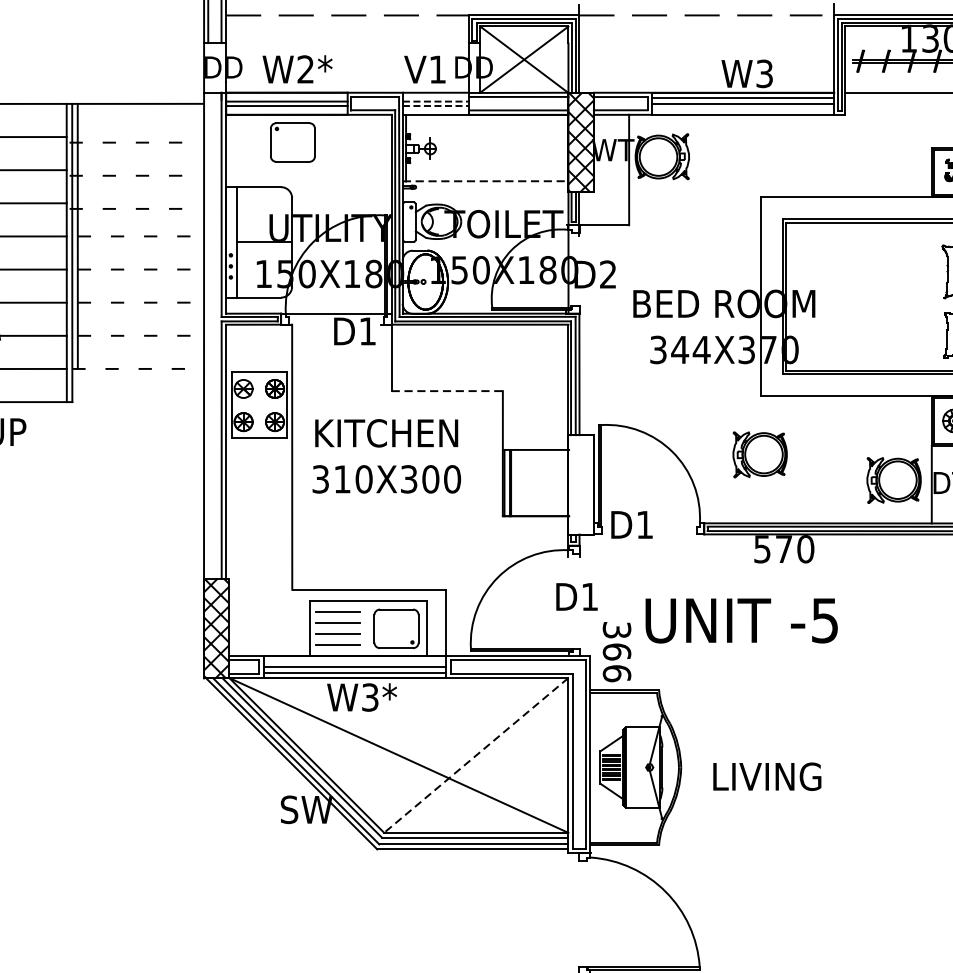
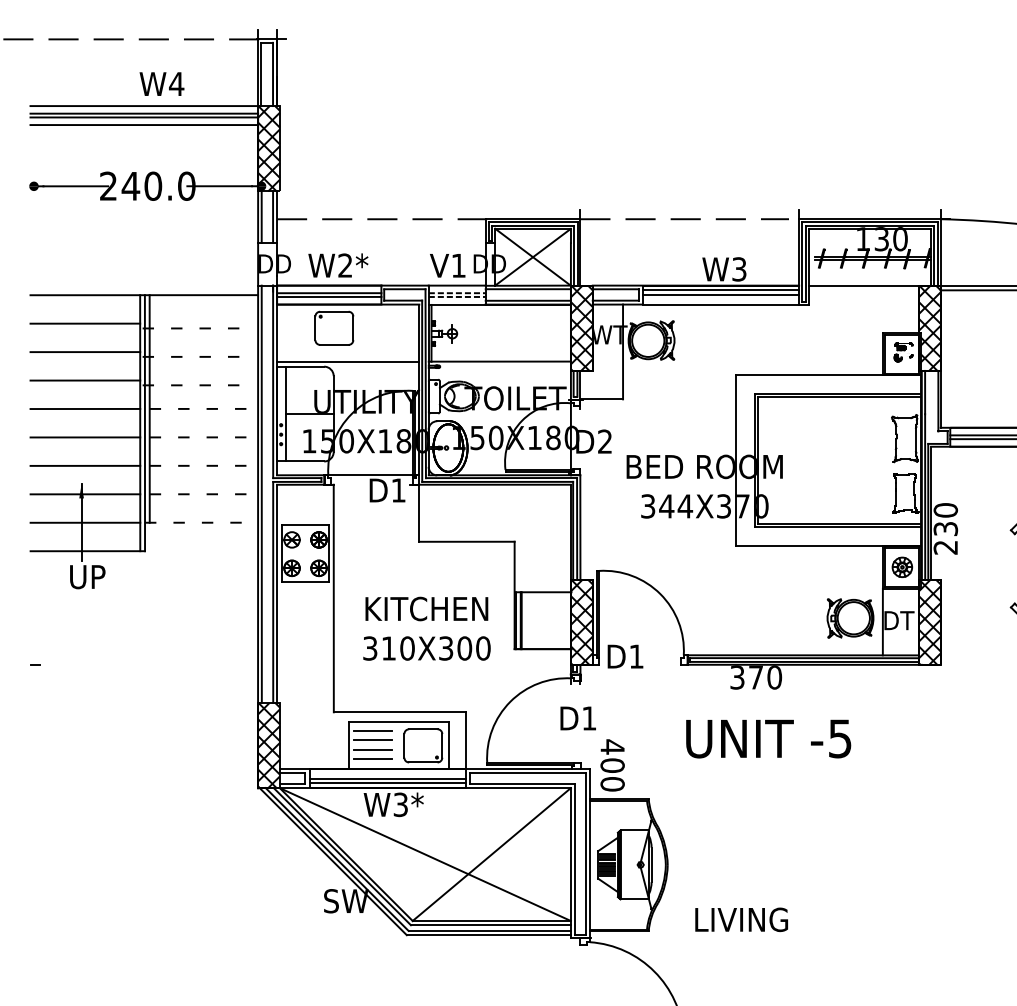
line: (486, 181) -> (500, 361), dashed -> solid
line: (309, 182) -> (348, 362), added
line: (208, 334) -> (261, 493), added
line: (446, 390) -> (466, 541), dashed -> solid
part: (760, 454) -> (735, 596), removed
text: (386, 456) -> (426, 628), moved
hatch: (580, 485) -> (581, 622), added
text: (762, 549) -> (737, 677), 570 -> 370
text: (741, 620) -> (768, 738), moved
text: (616, 651) -> (612, 765), 366 -> 400
line: (475, 755) -> (491, 854), dashed -> solid
text: (767, 776) -> (741, 919), moved

